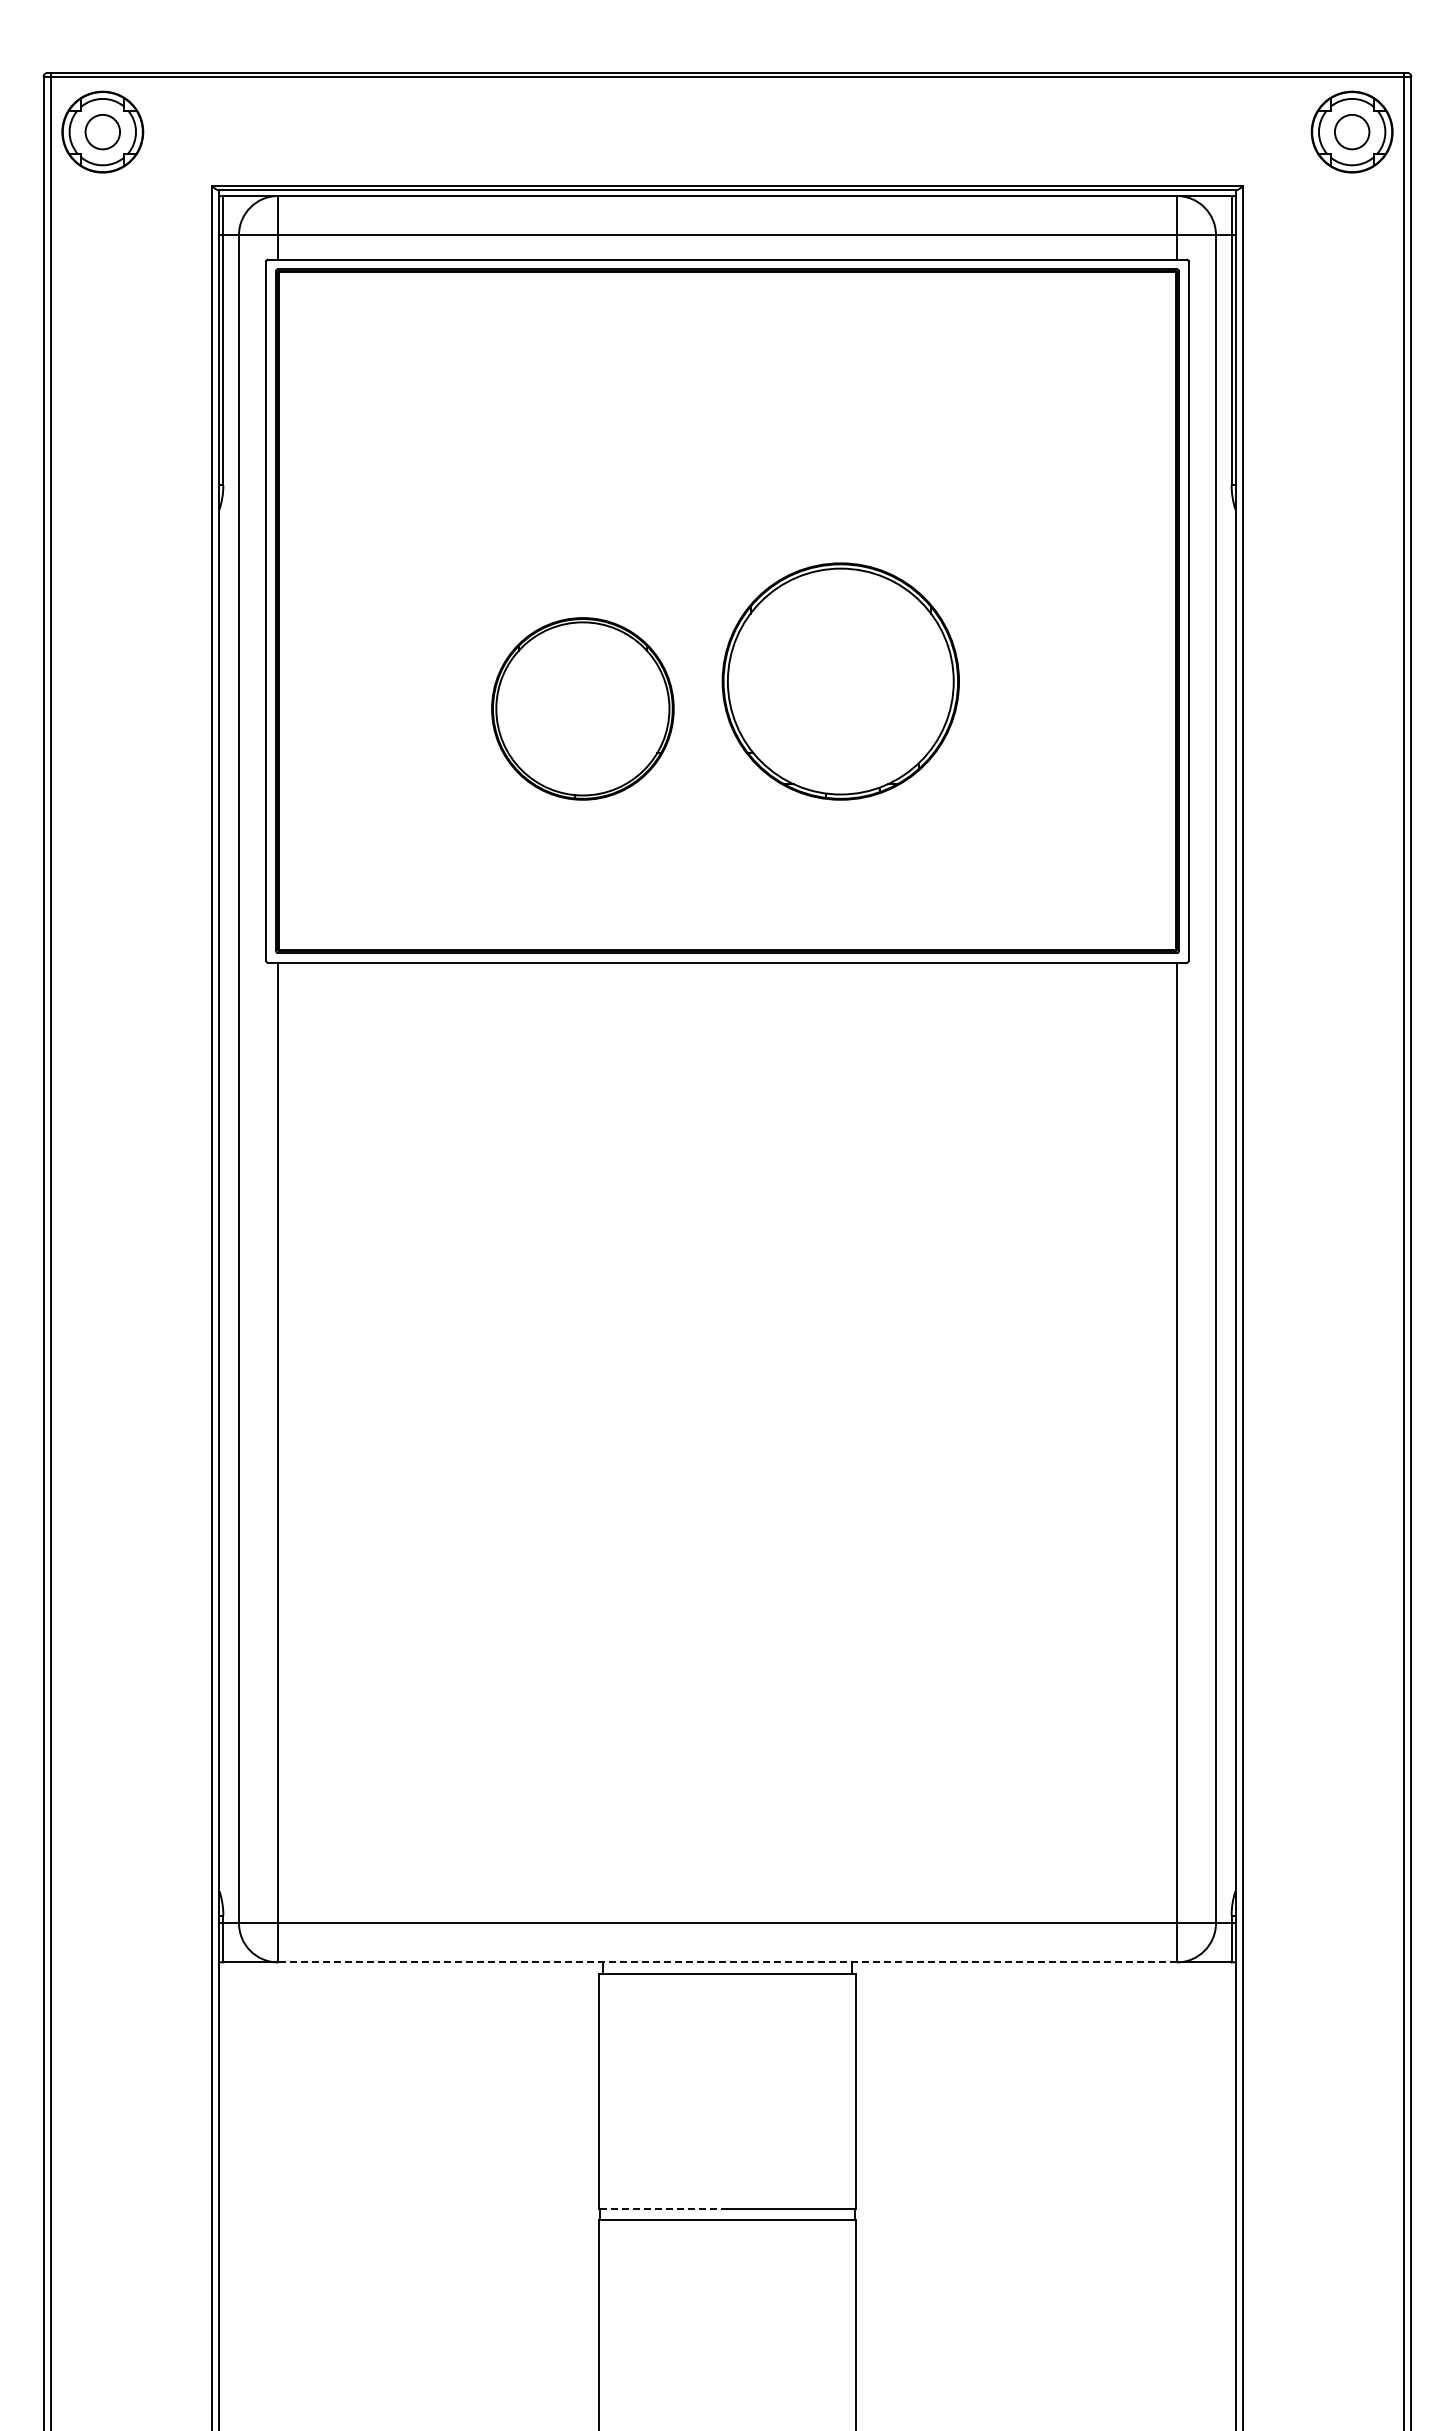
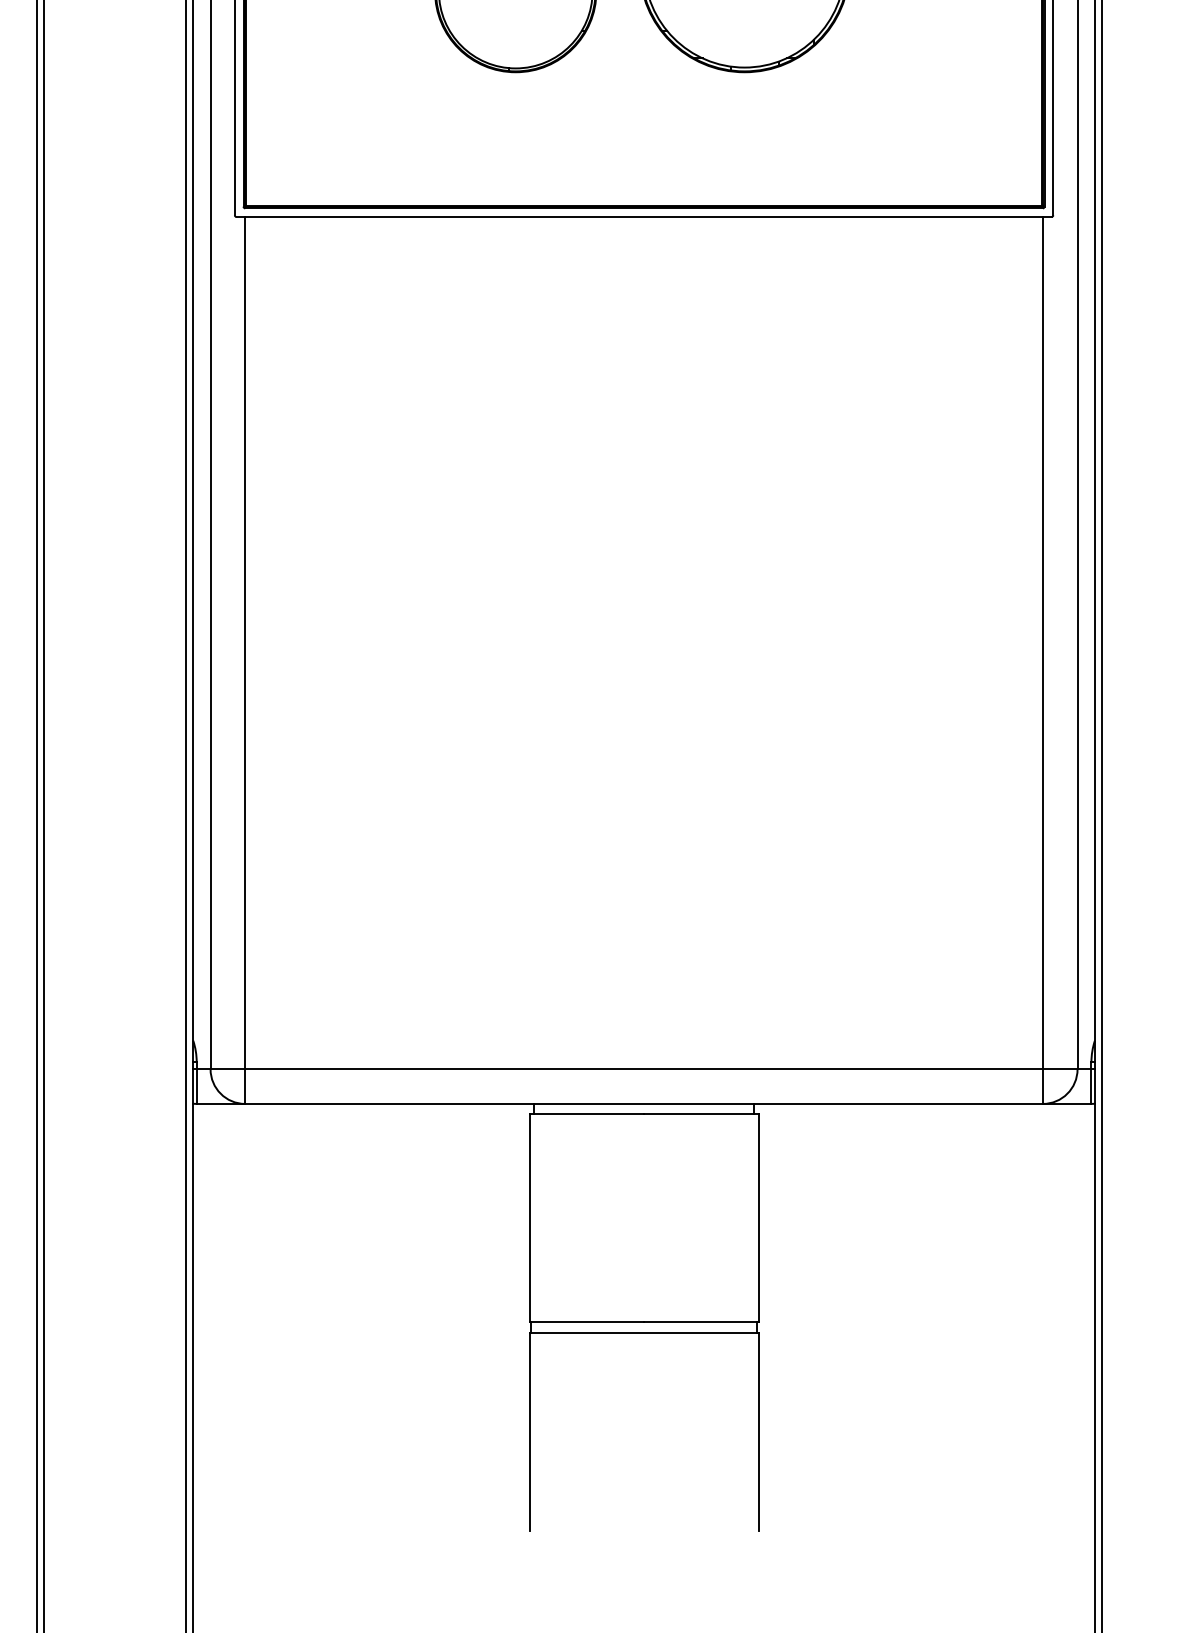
line: (726, 1962) -> (643, 1104), dashed -> solid
line: (662, 2208) -> (586, 1322), dashed -> solid

